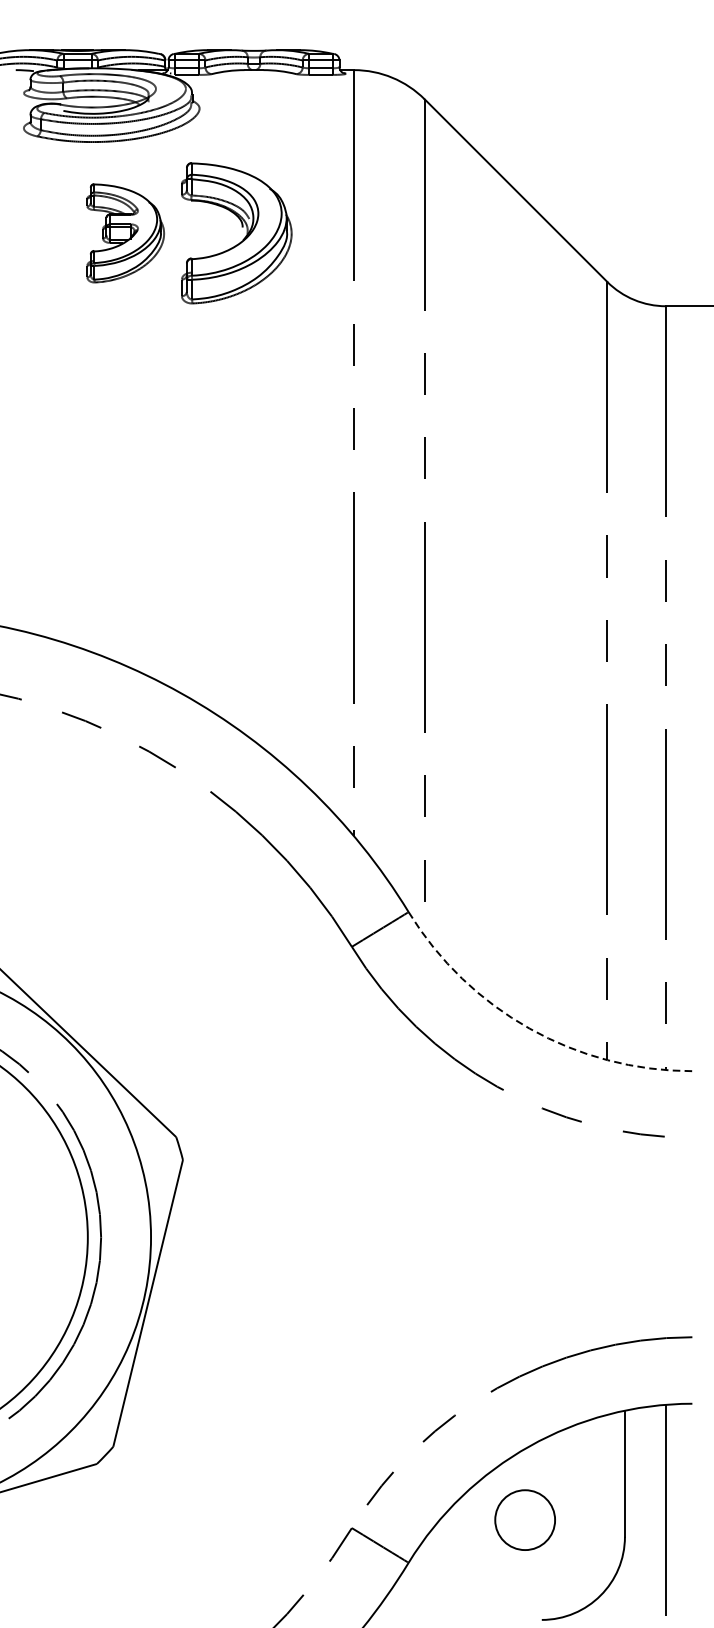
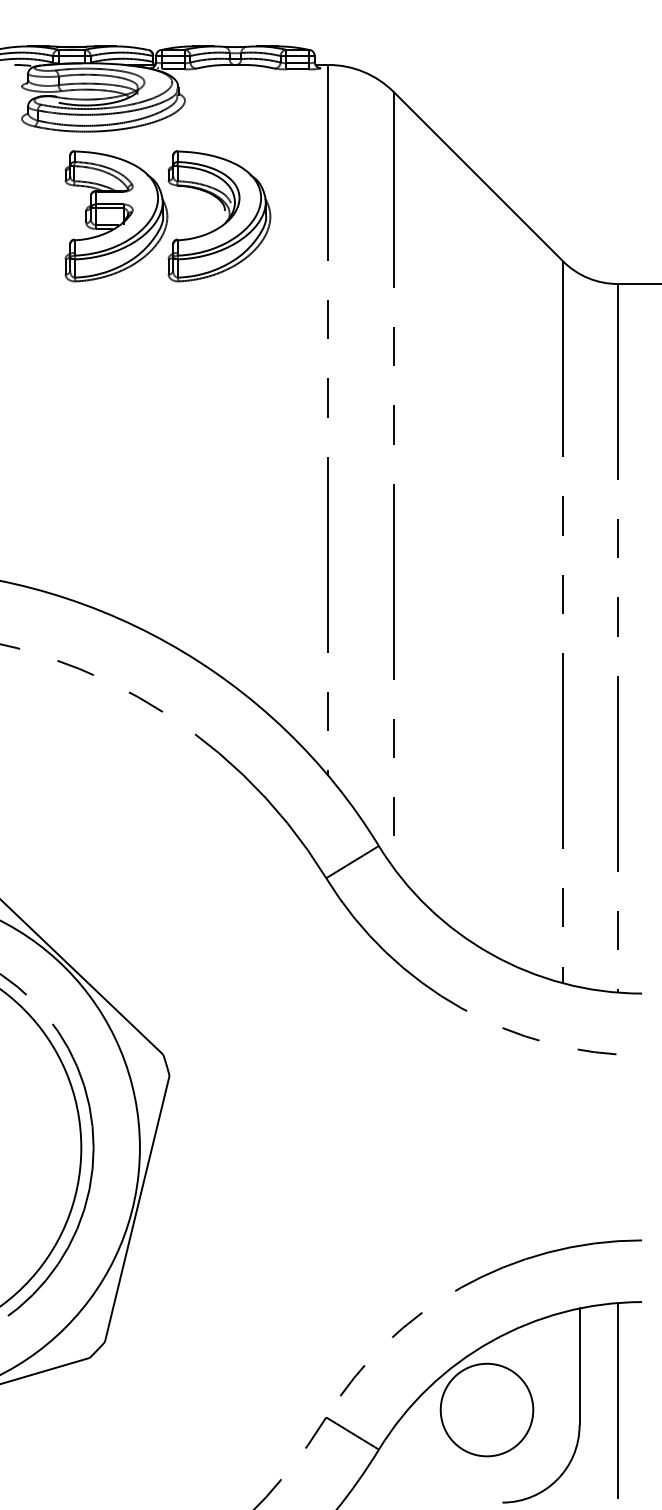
part: (125, 233) -> (116, 216), size x1.43
arc: (530, 1029) -> (491, 954), dashed -> solid
circle: (524, 1519) -> (486, 1409), size x1.67

